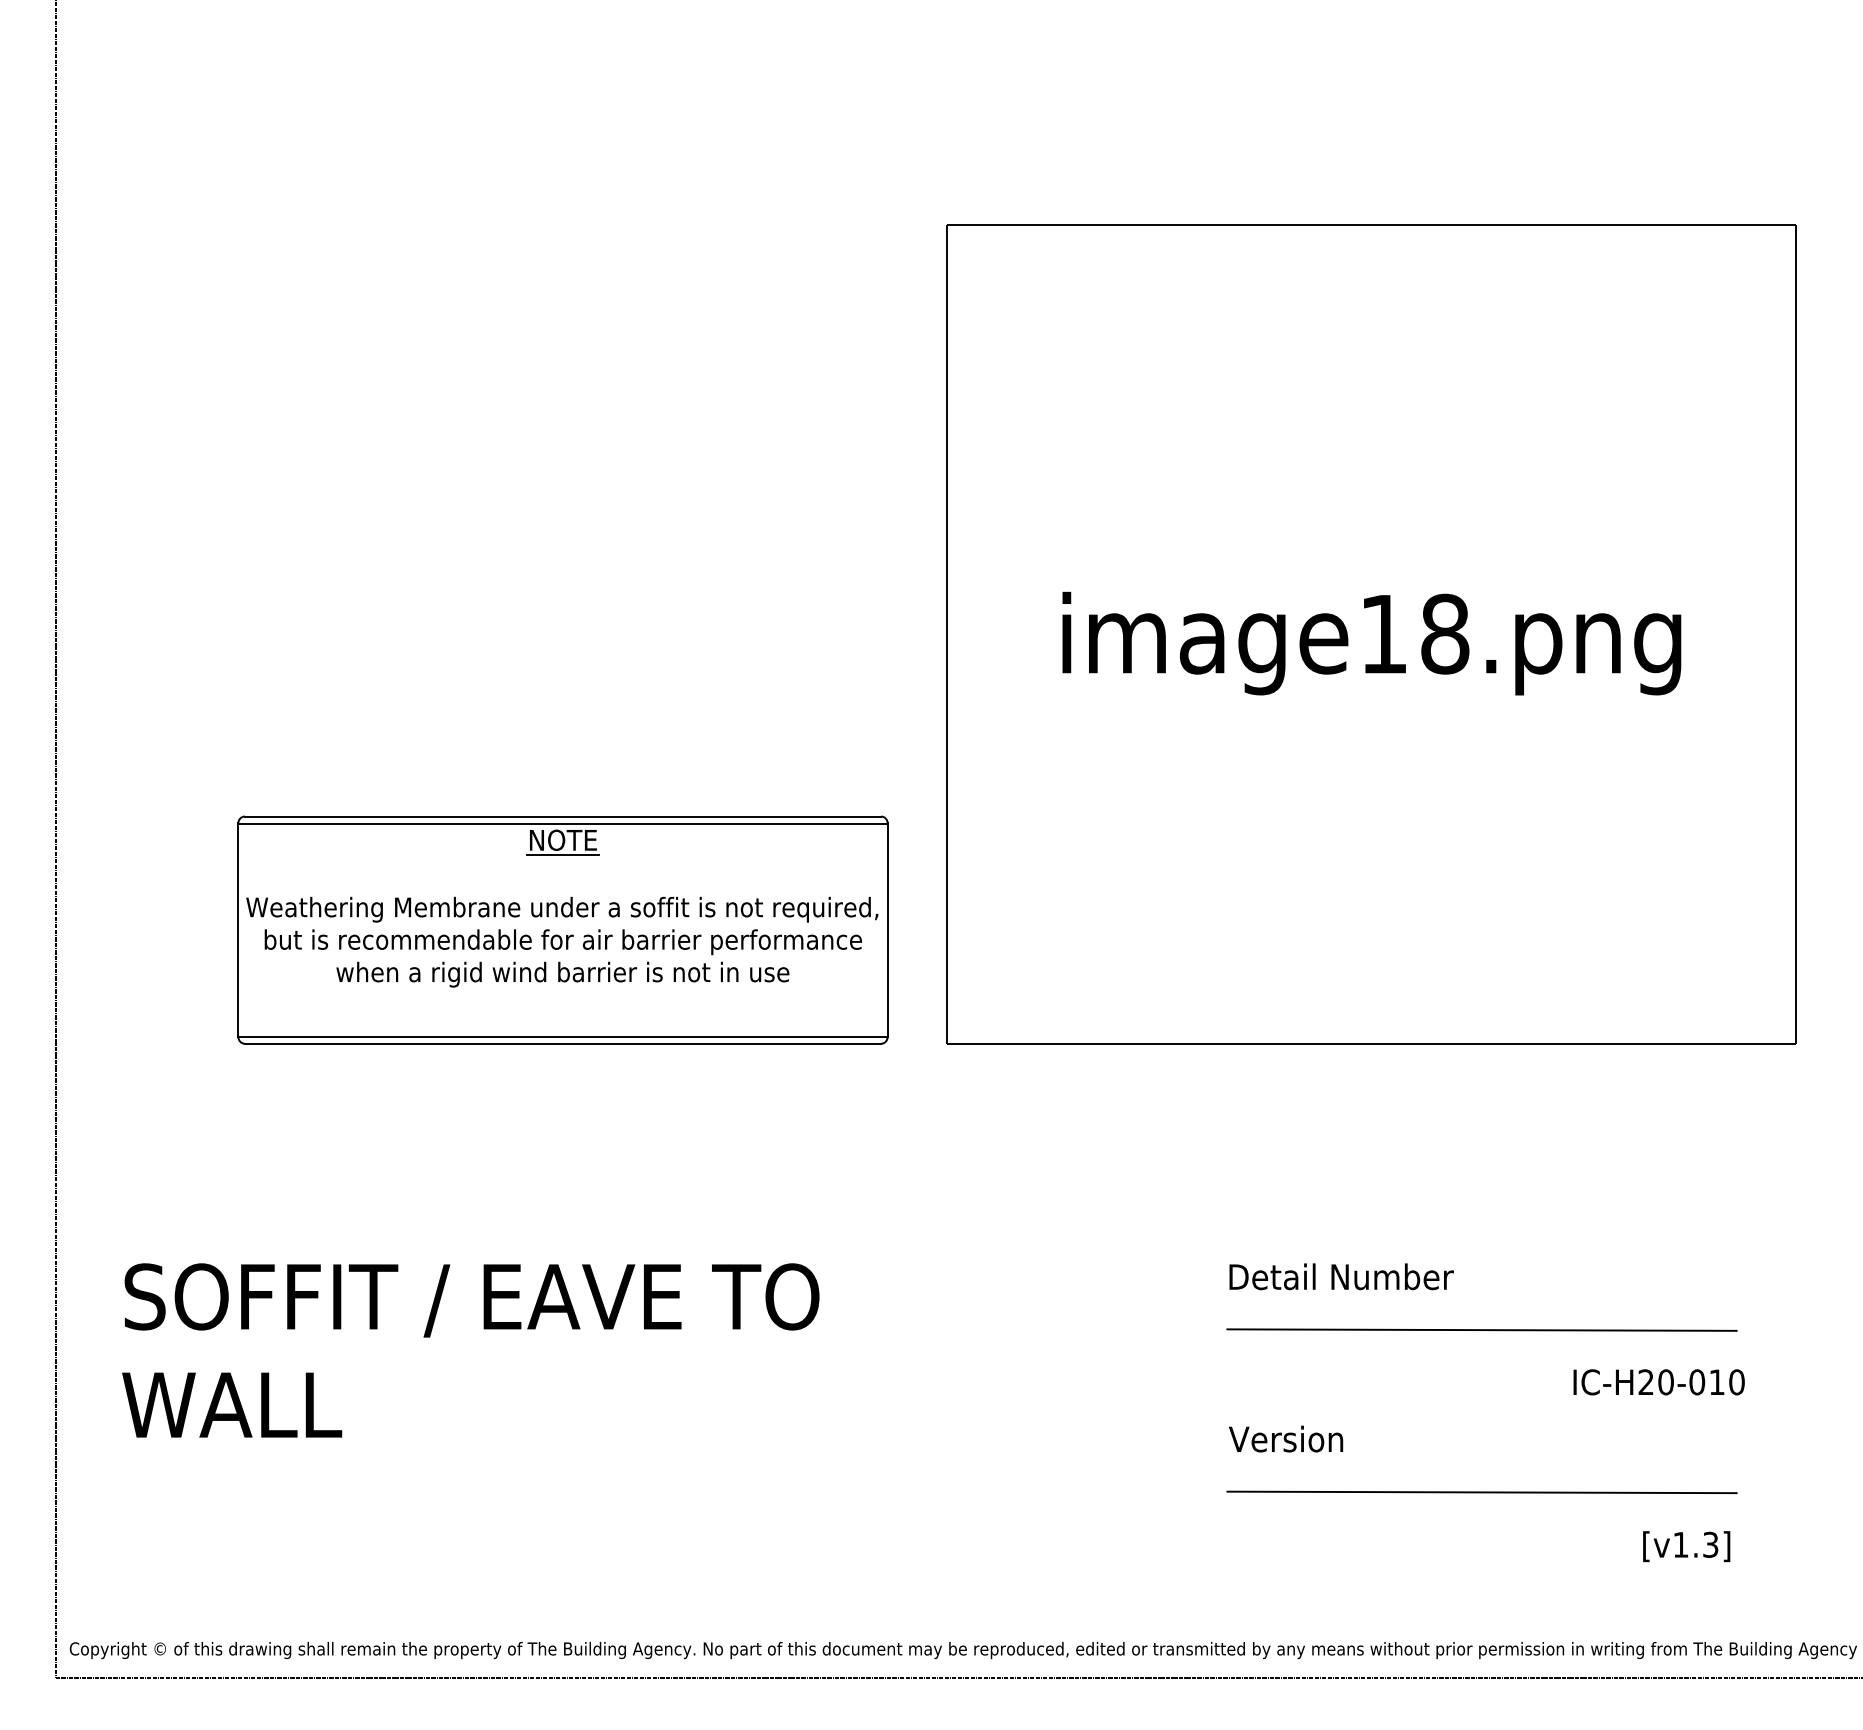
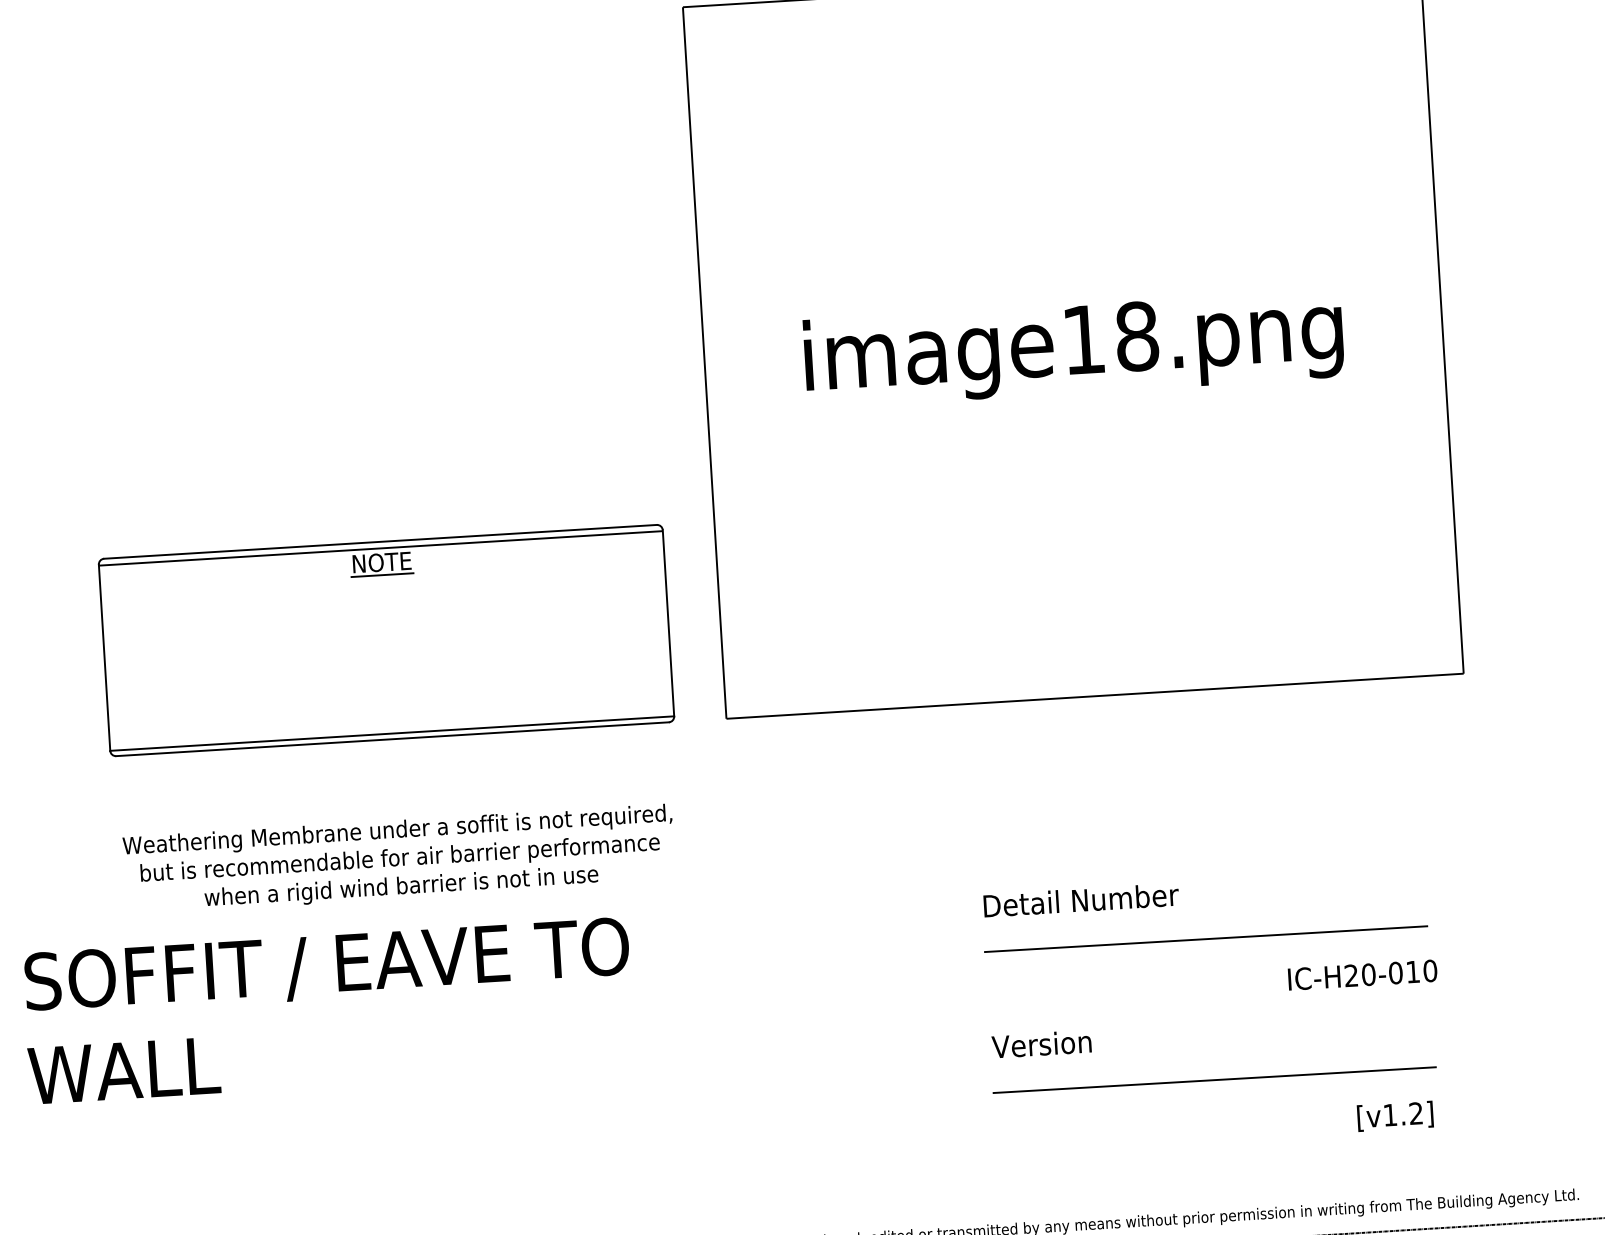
text: (562, 941) -> (399, 858), moved
text: (1710, 1544) -> (1415, 1113), [v1.3] -> [v1.2]

